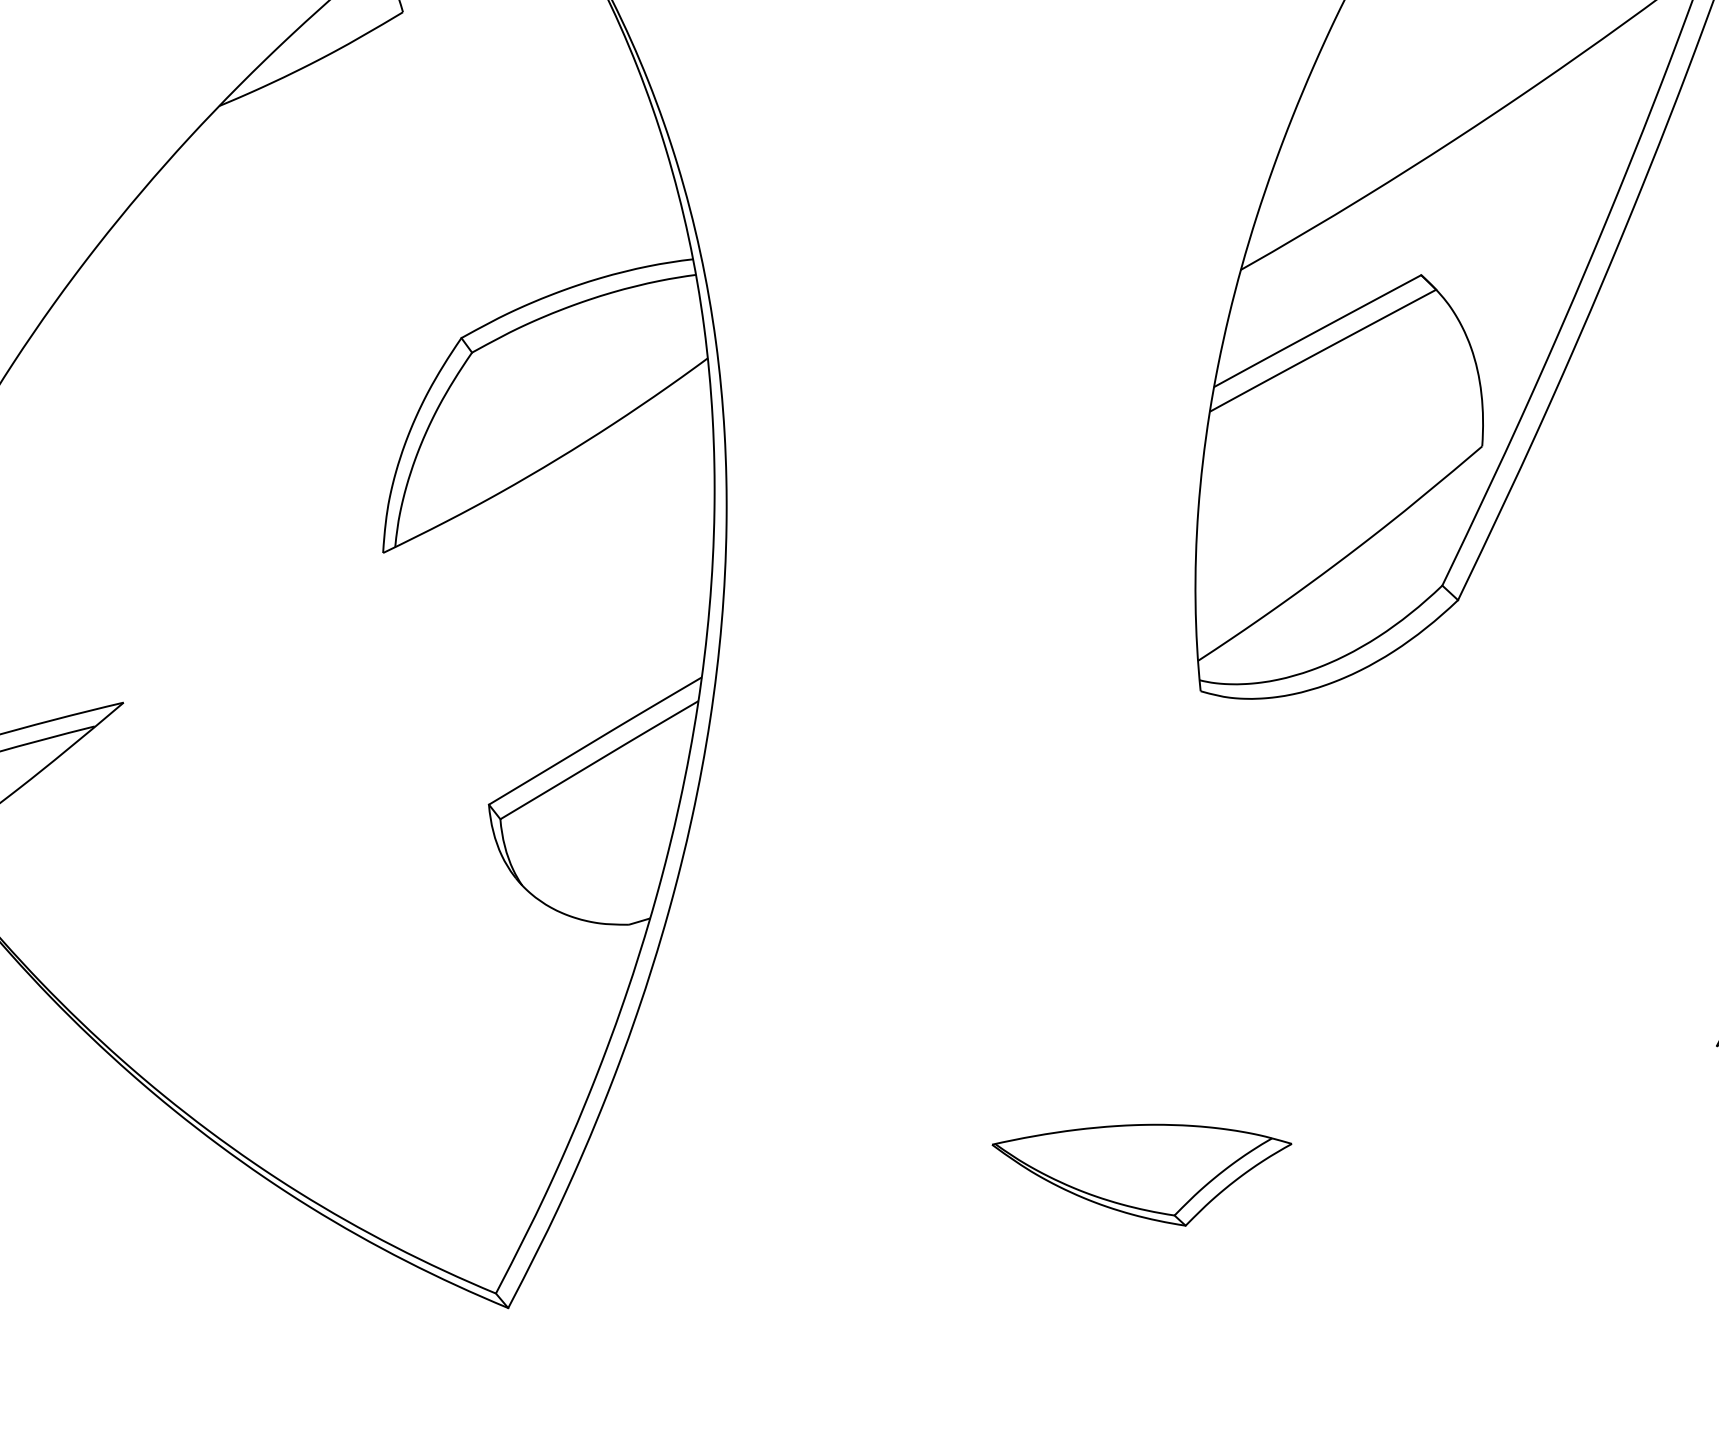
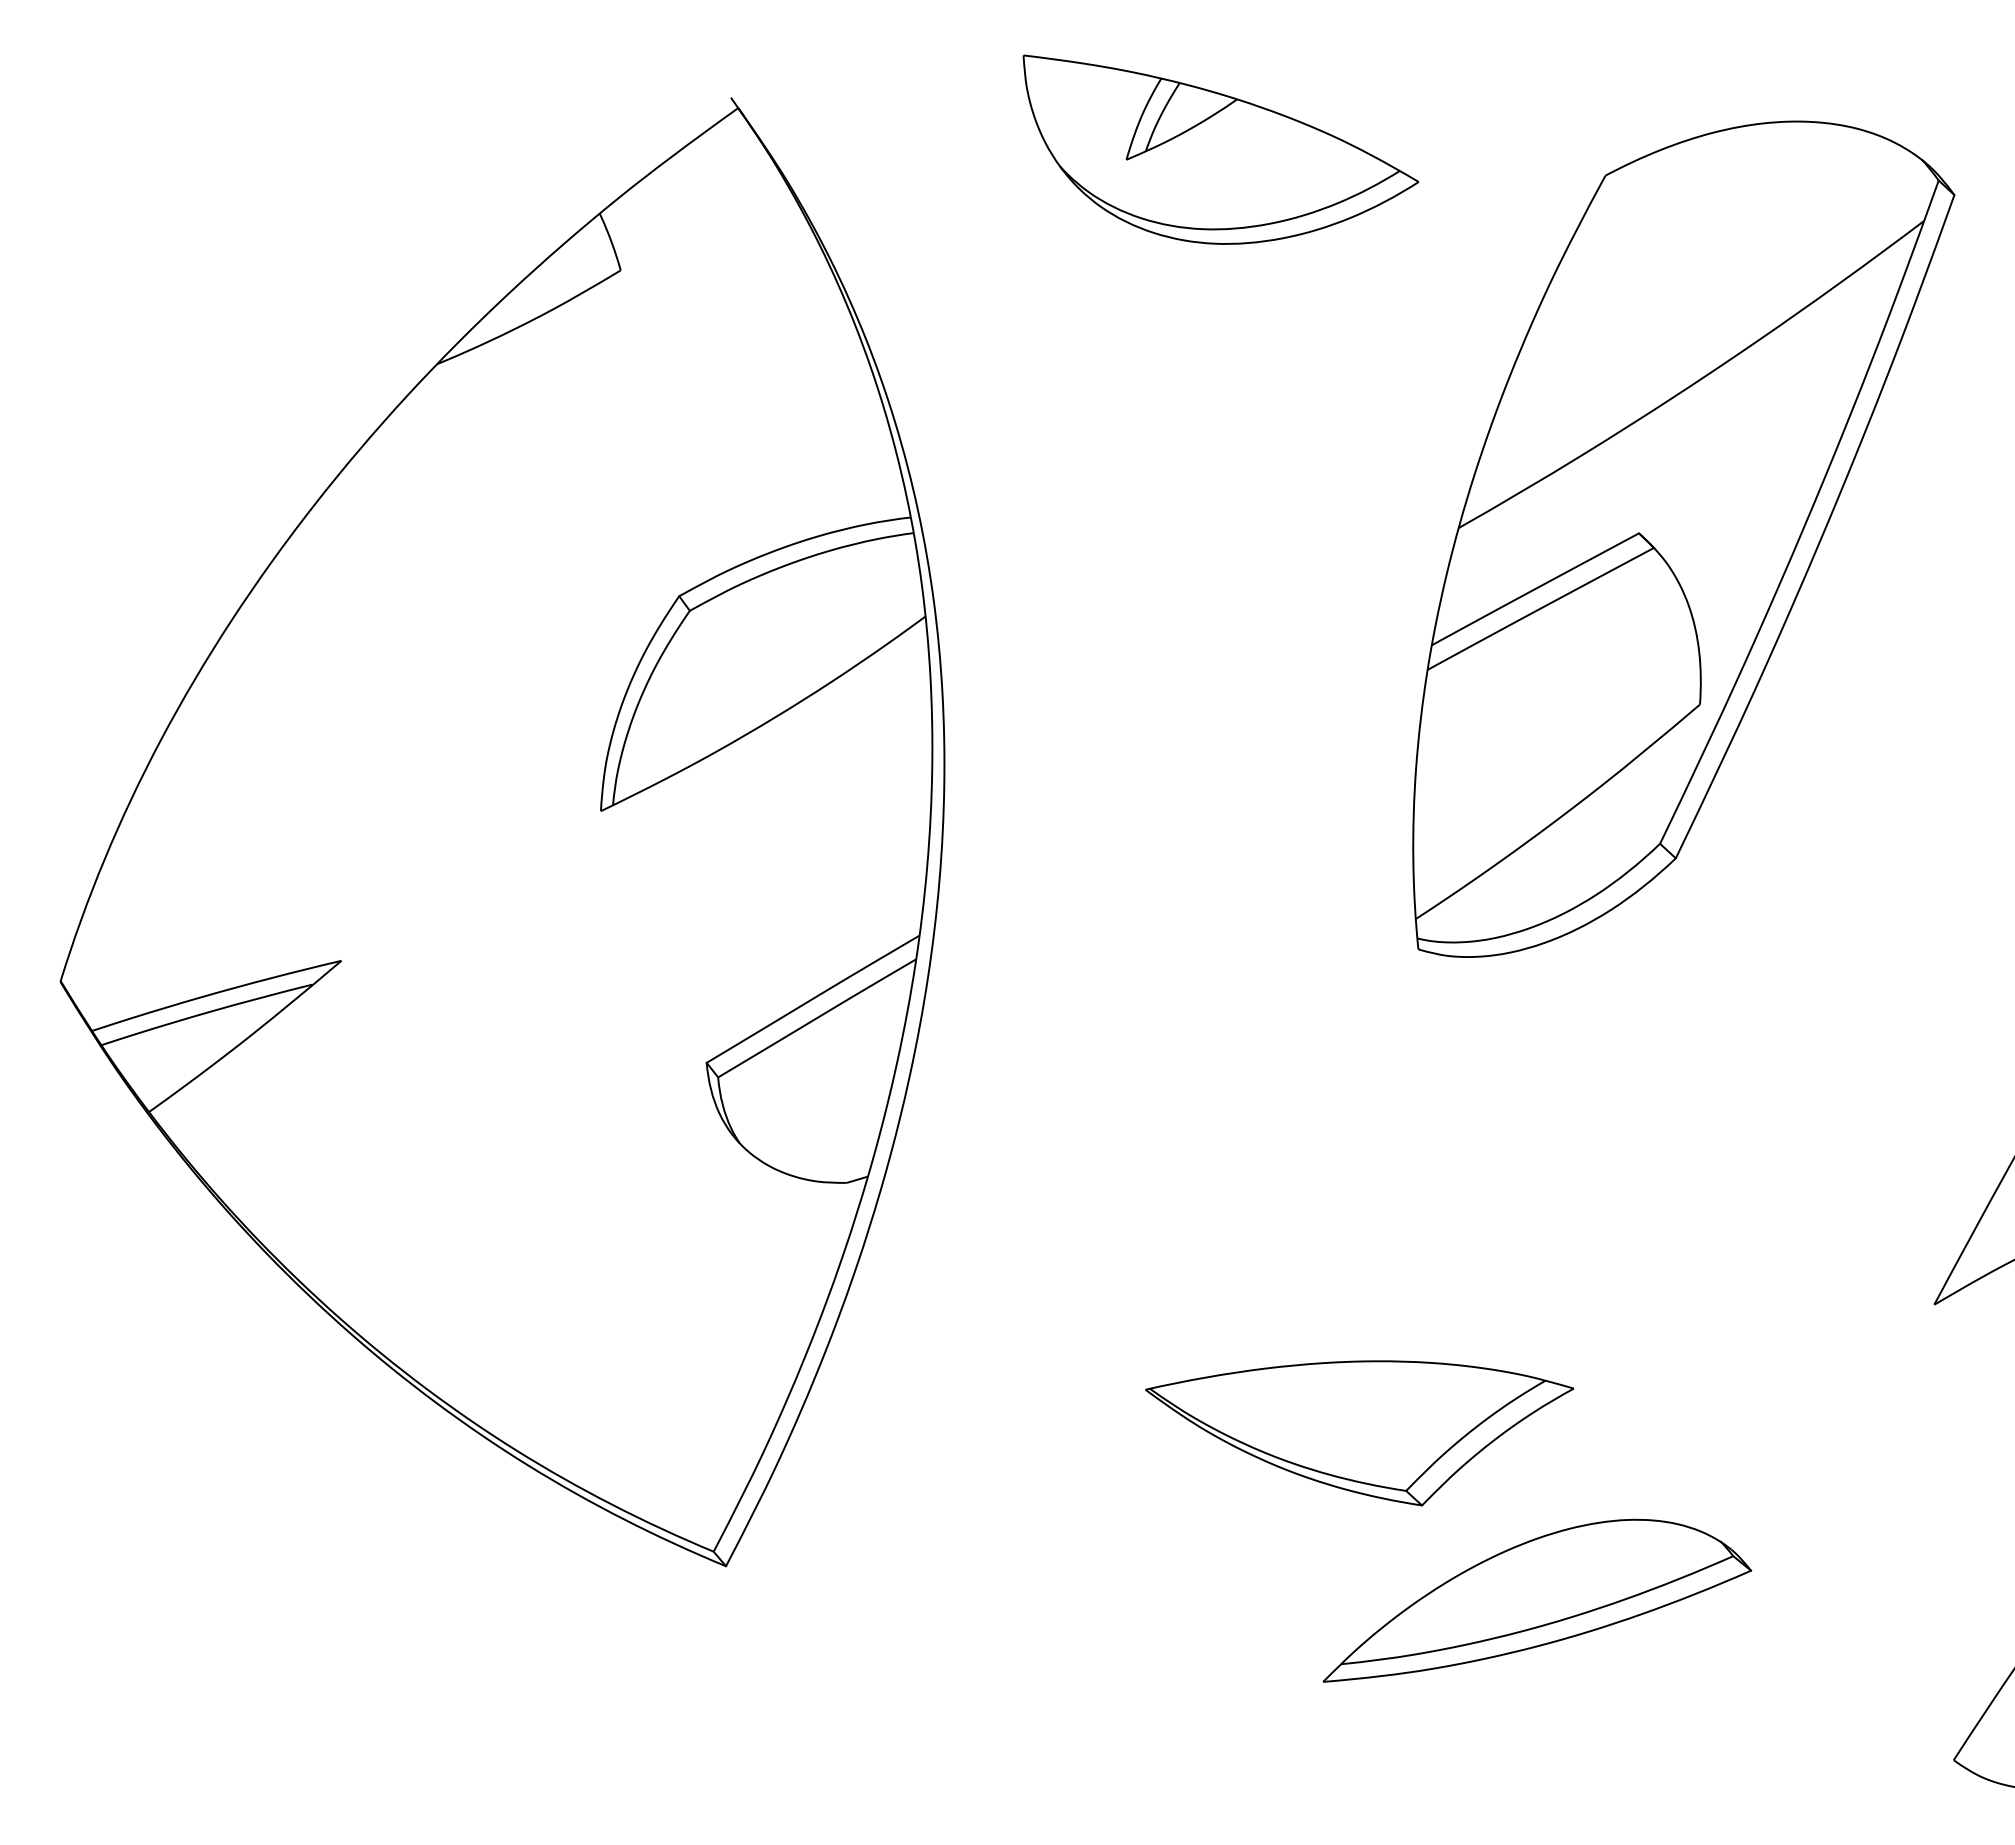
part: (1141, 1175) -> (1359, 1433), size x1.43
part: (1319, 1342) -> (1537, 1600), added

